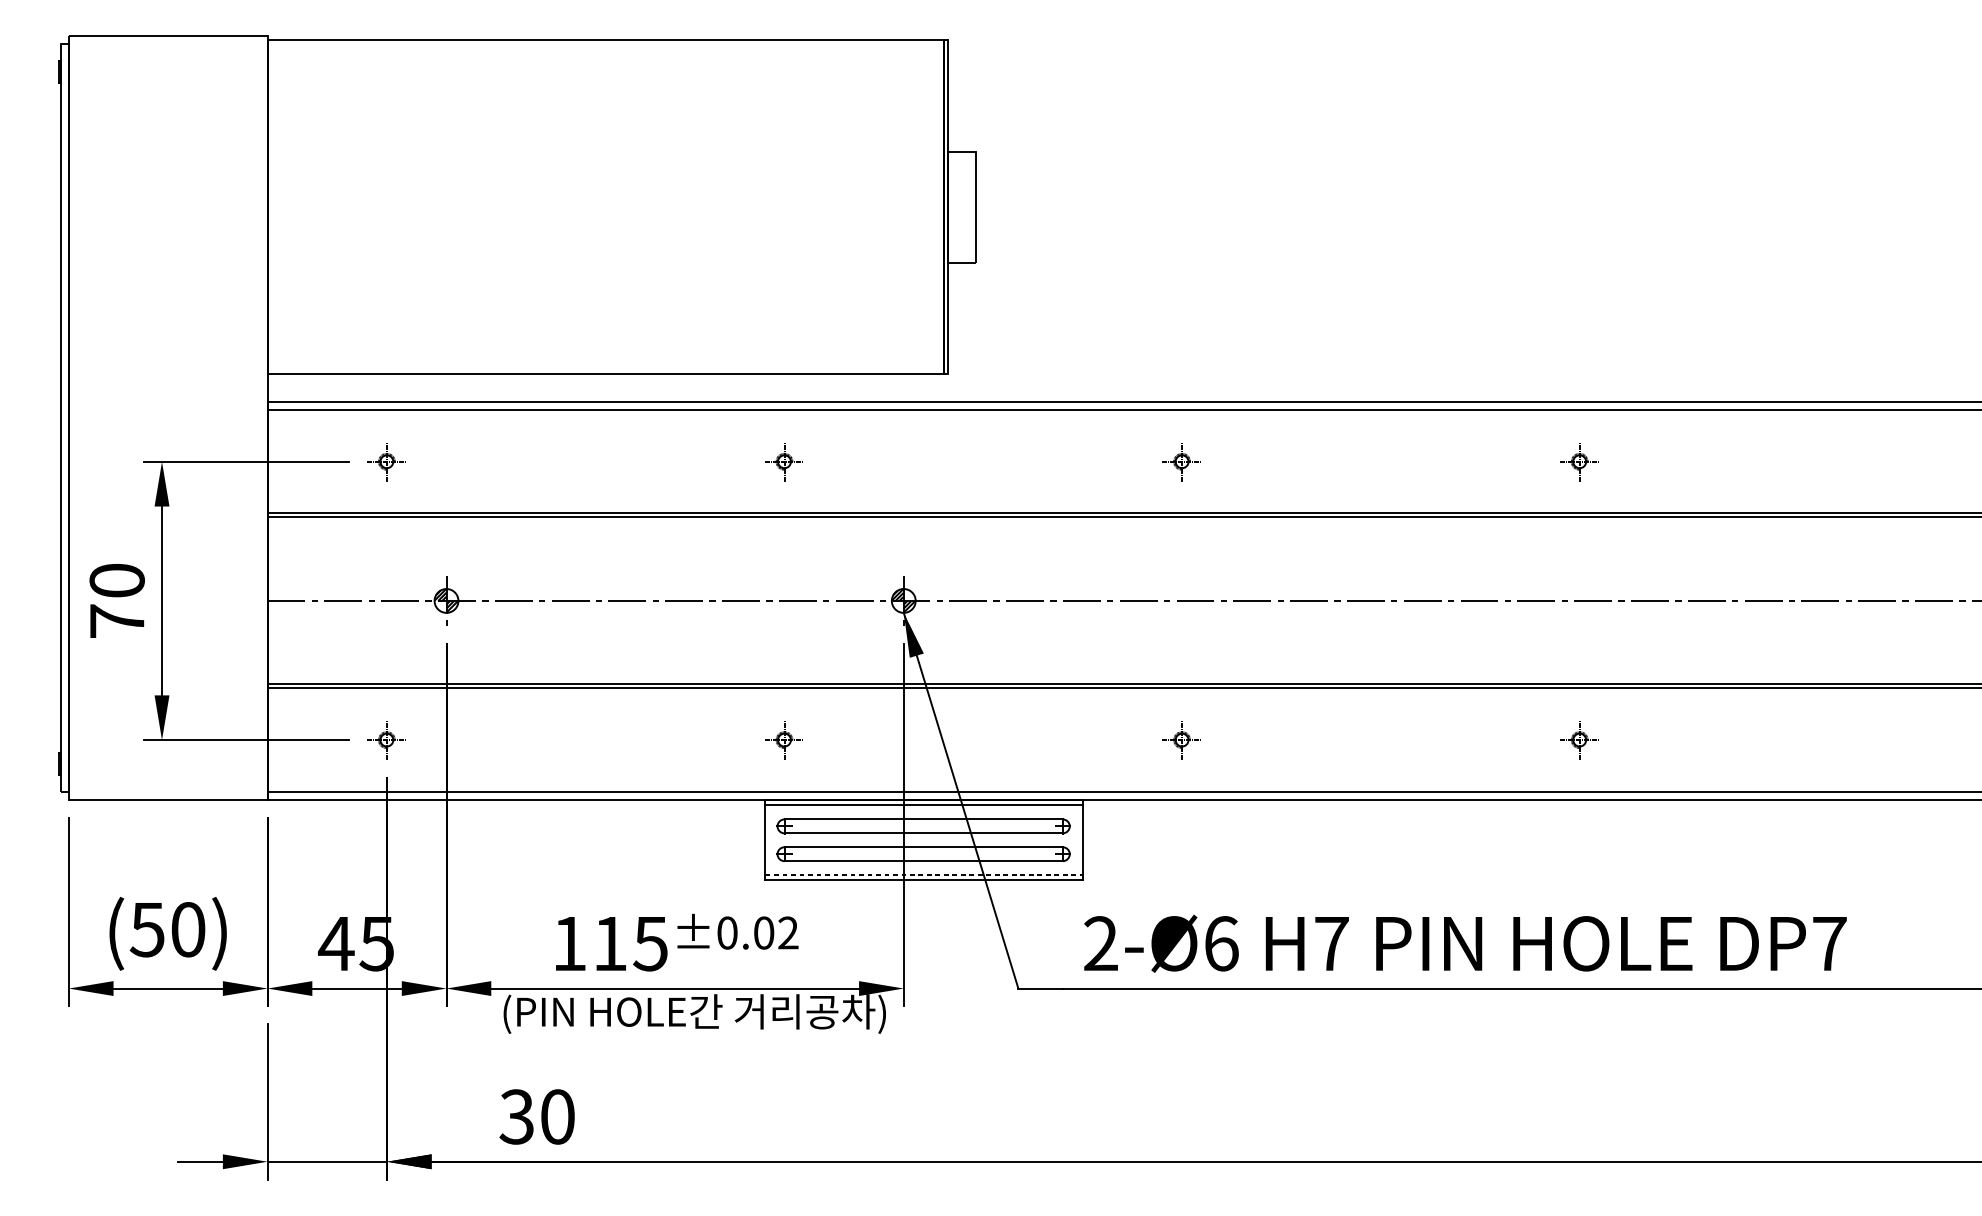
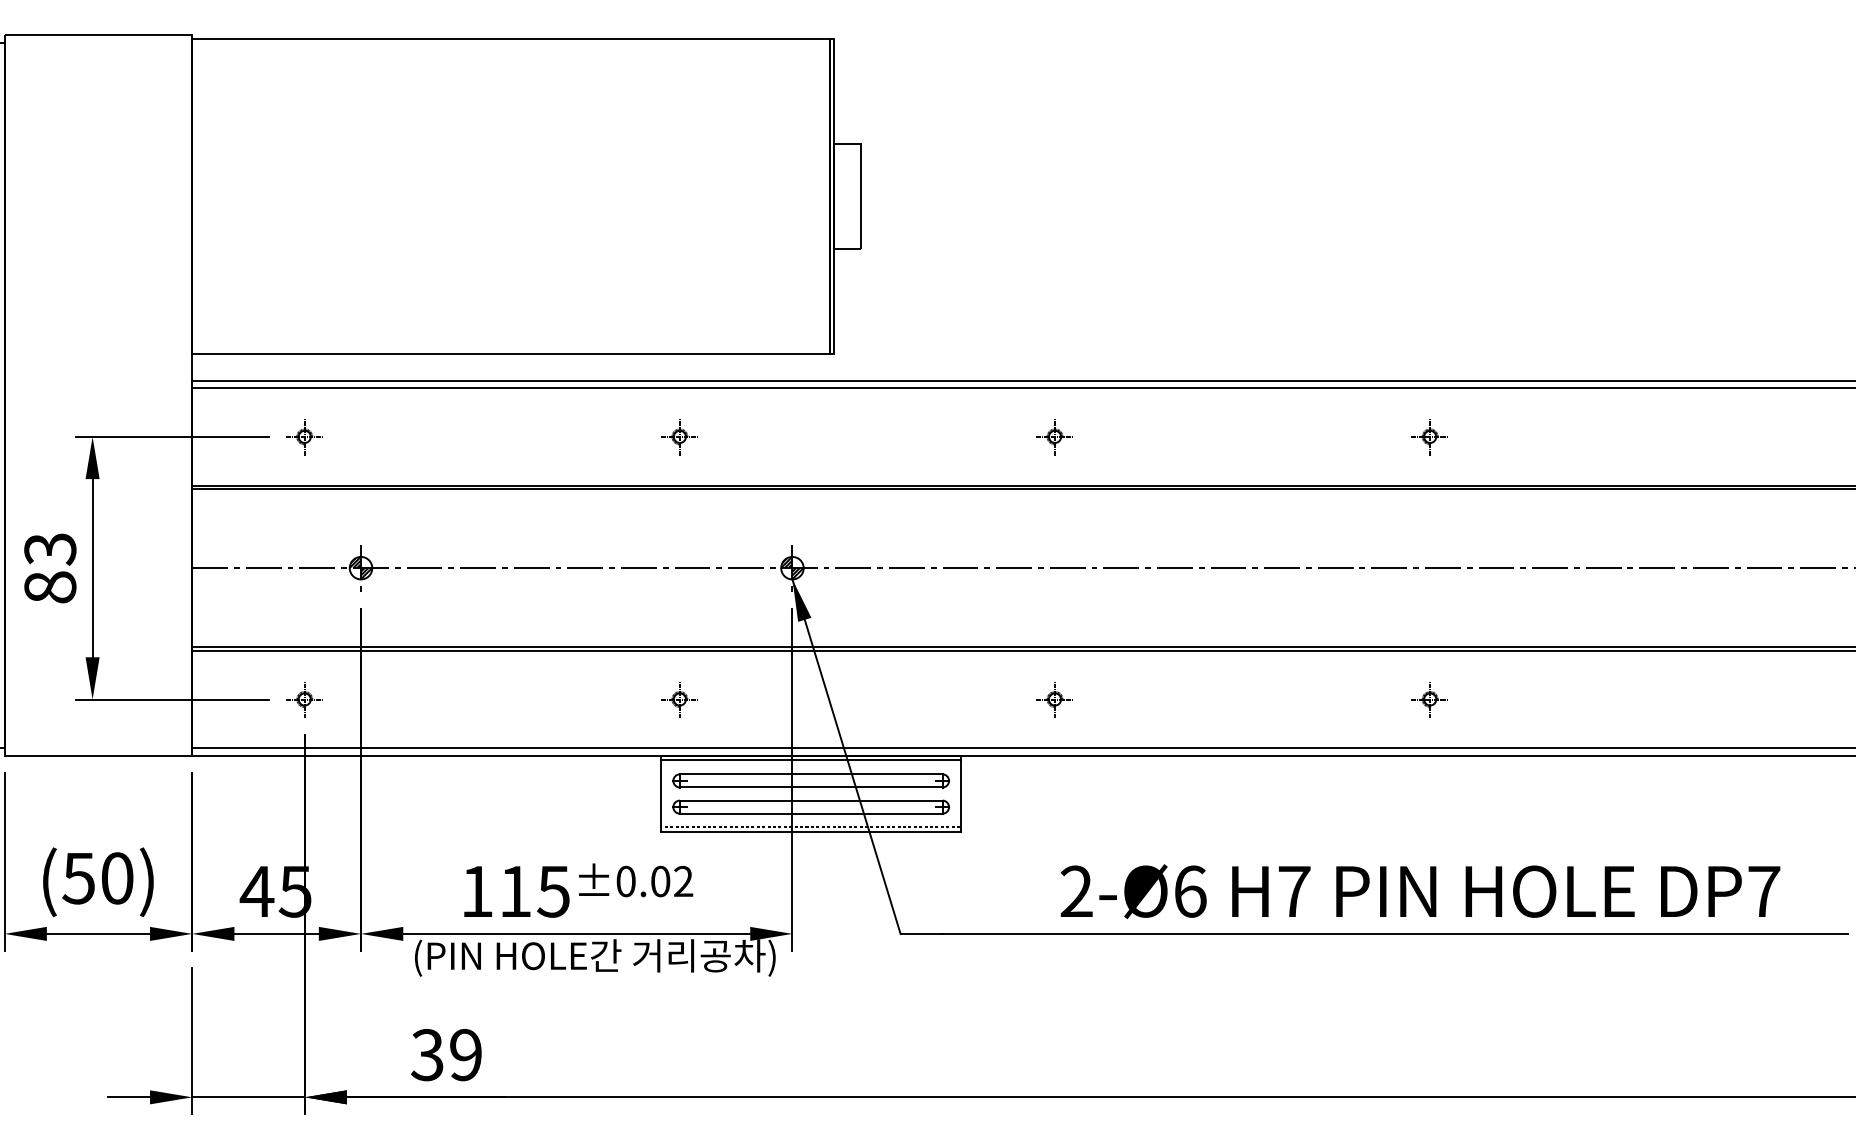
text: (116, 601) -> (49, 568), 70 -> 83
text: (1465, 943) -> (1420, 891), moved
text: (557, 1116) -> (465, 1054), 30 -> 39

